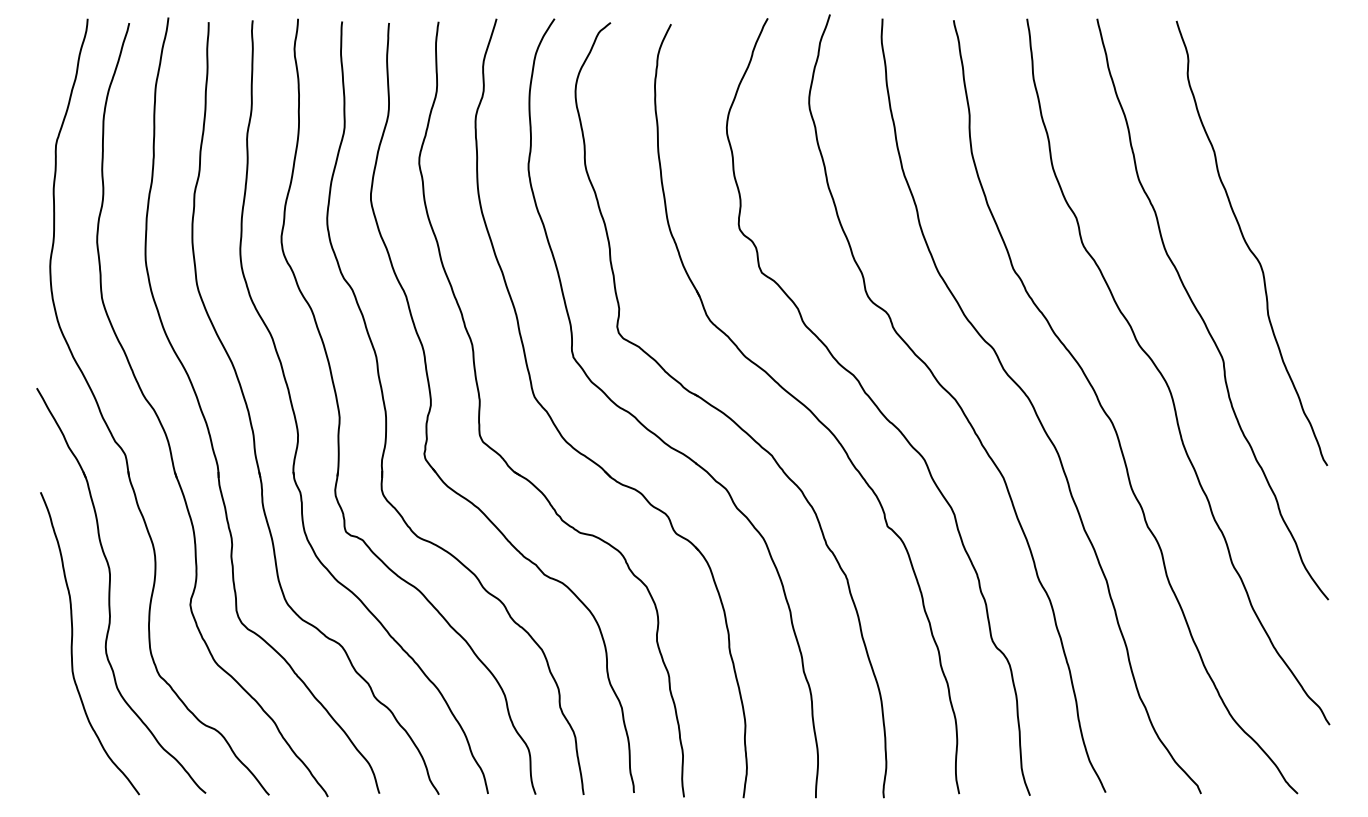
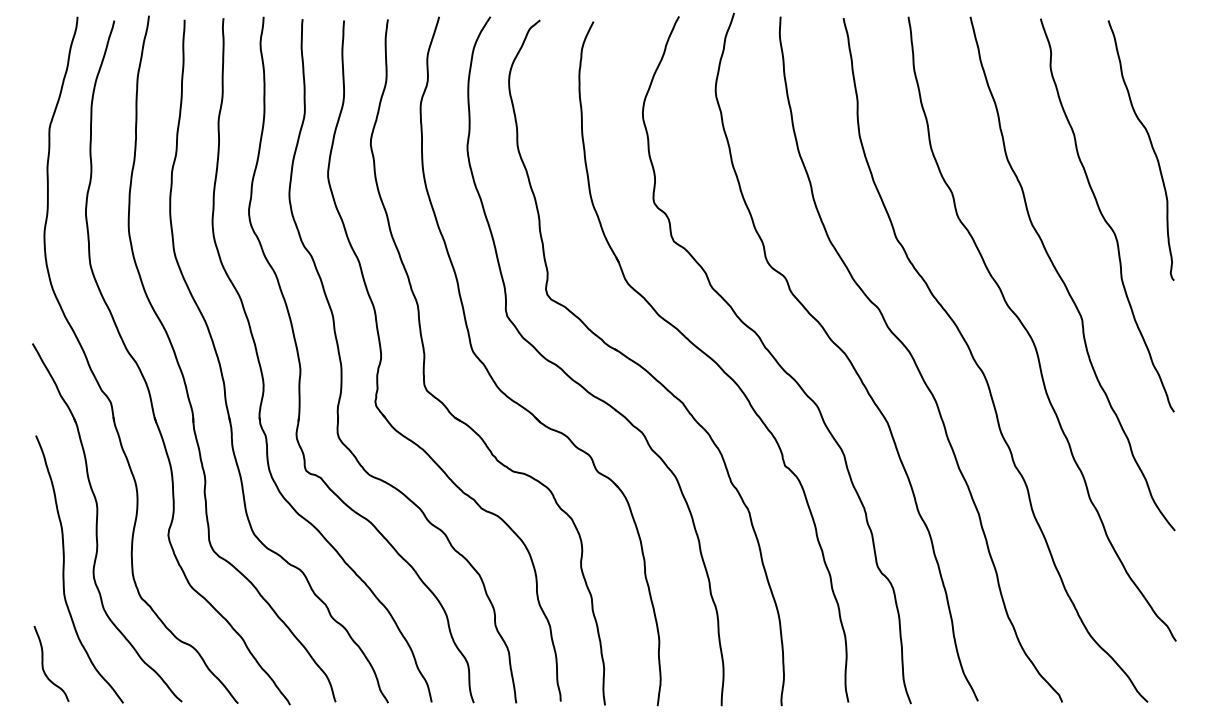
curve: (1301, 165) -> (1151, 146), added
curve: (49, 752) -> (43, 665), added

